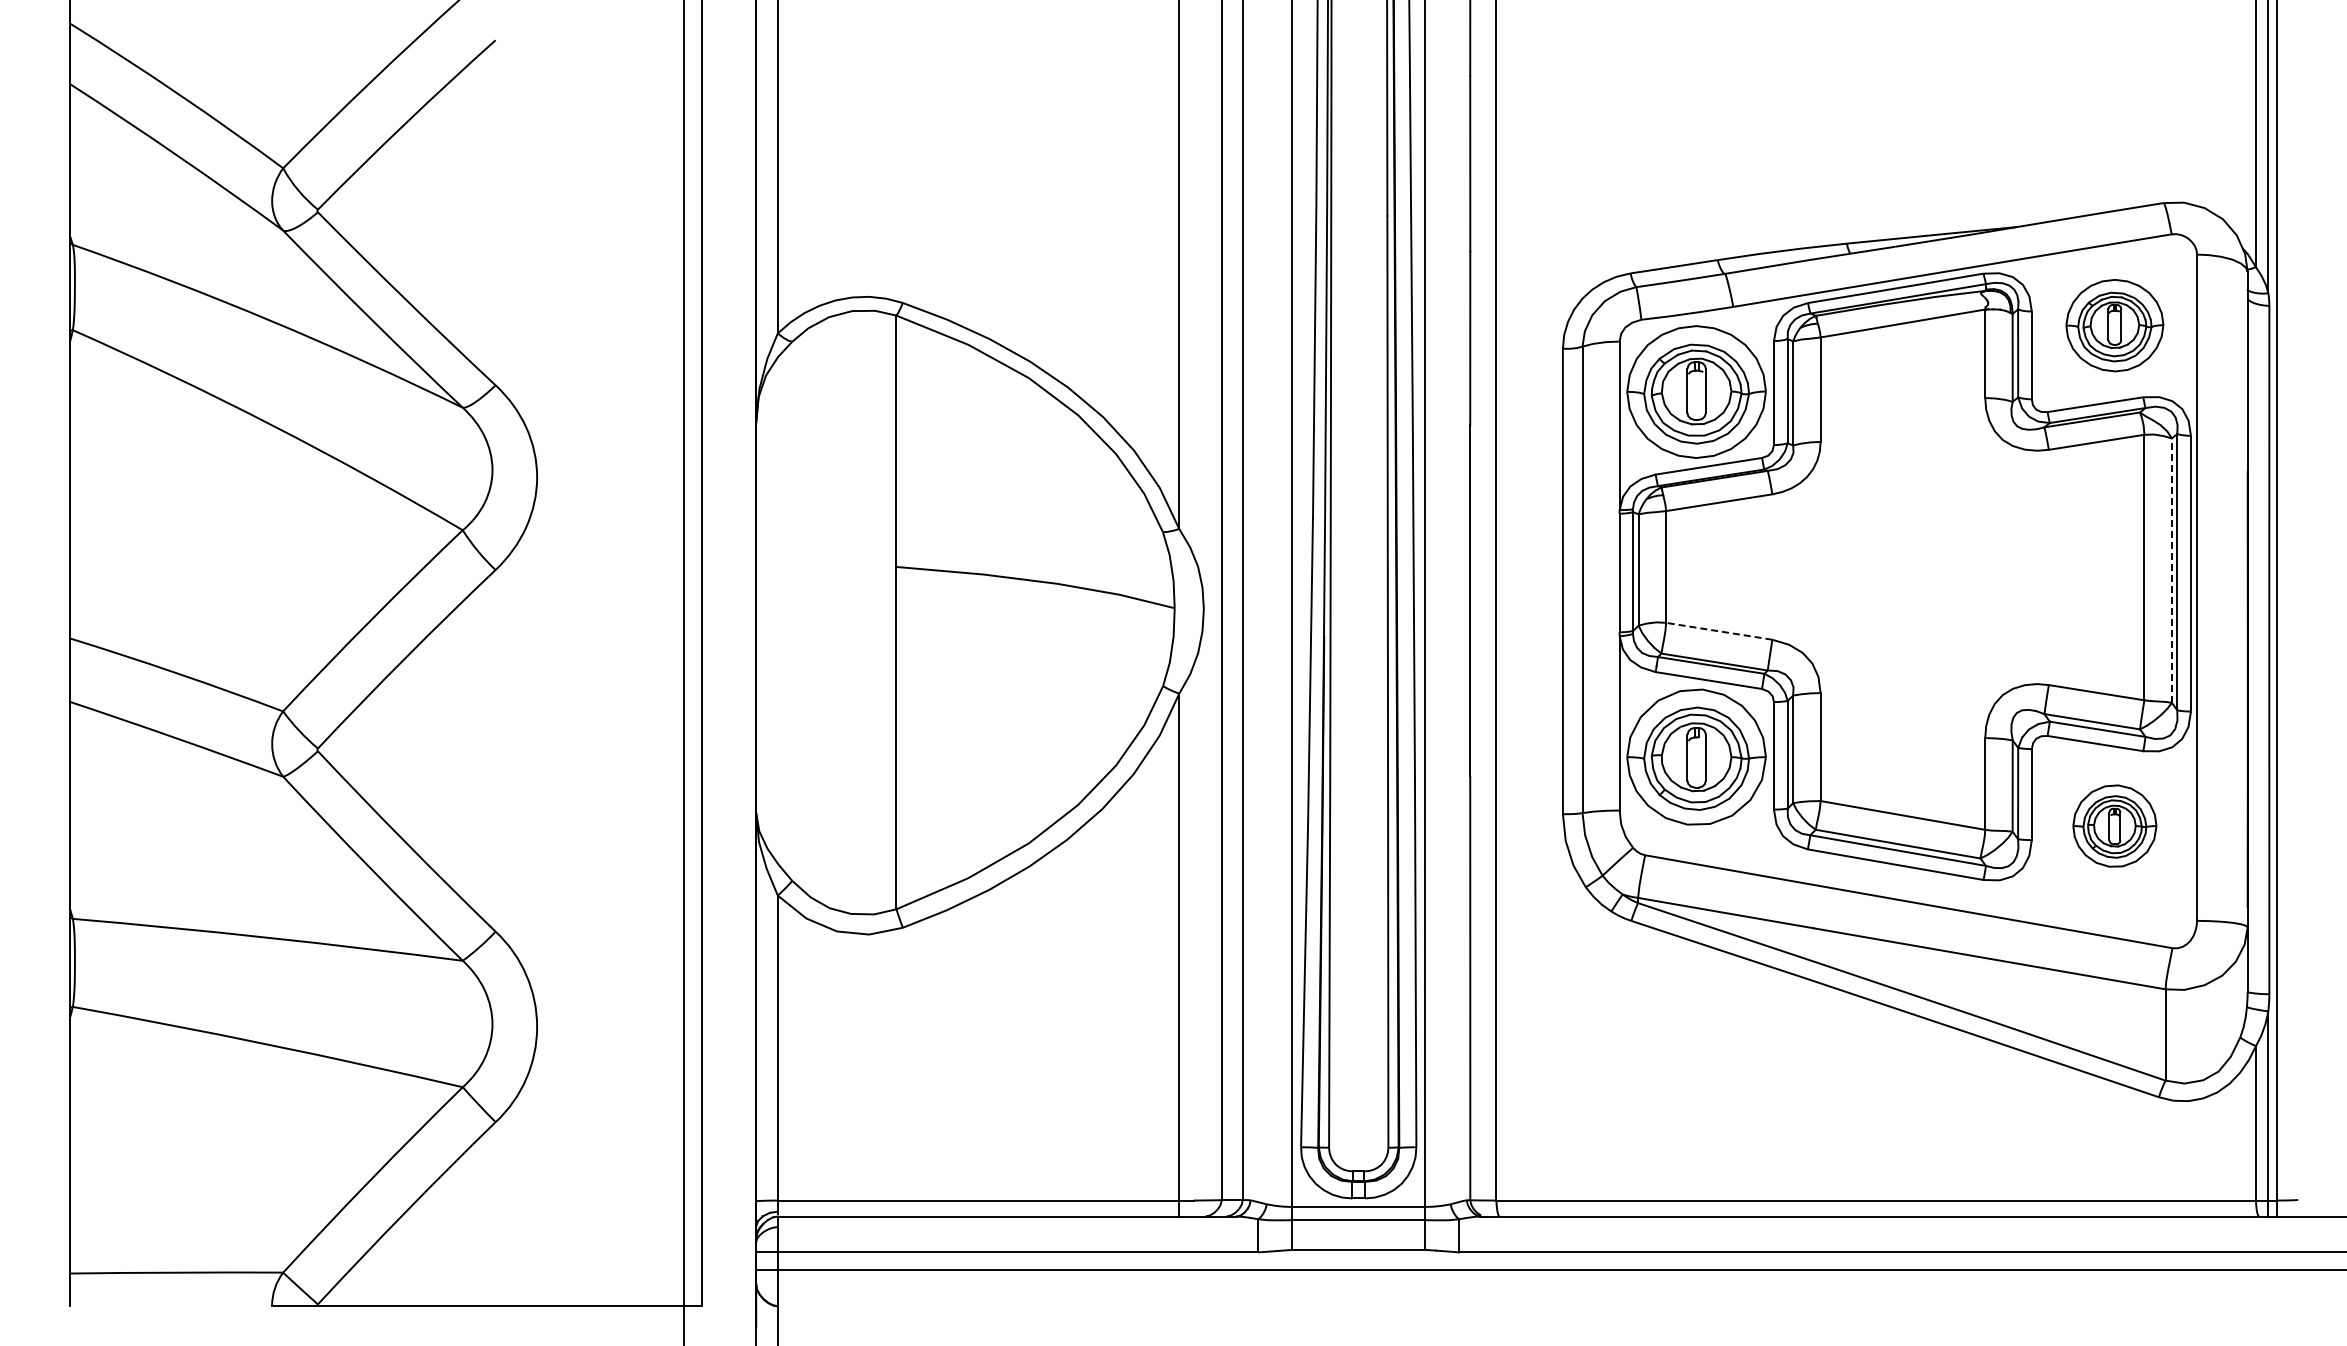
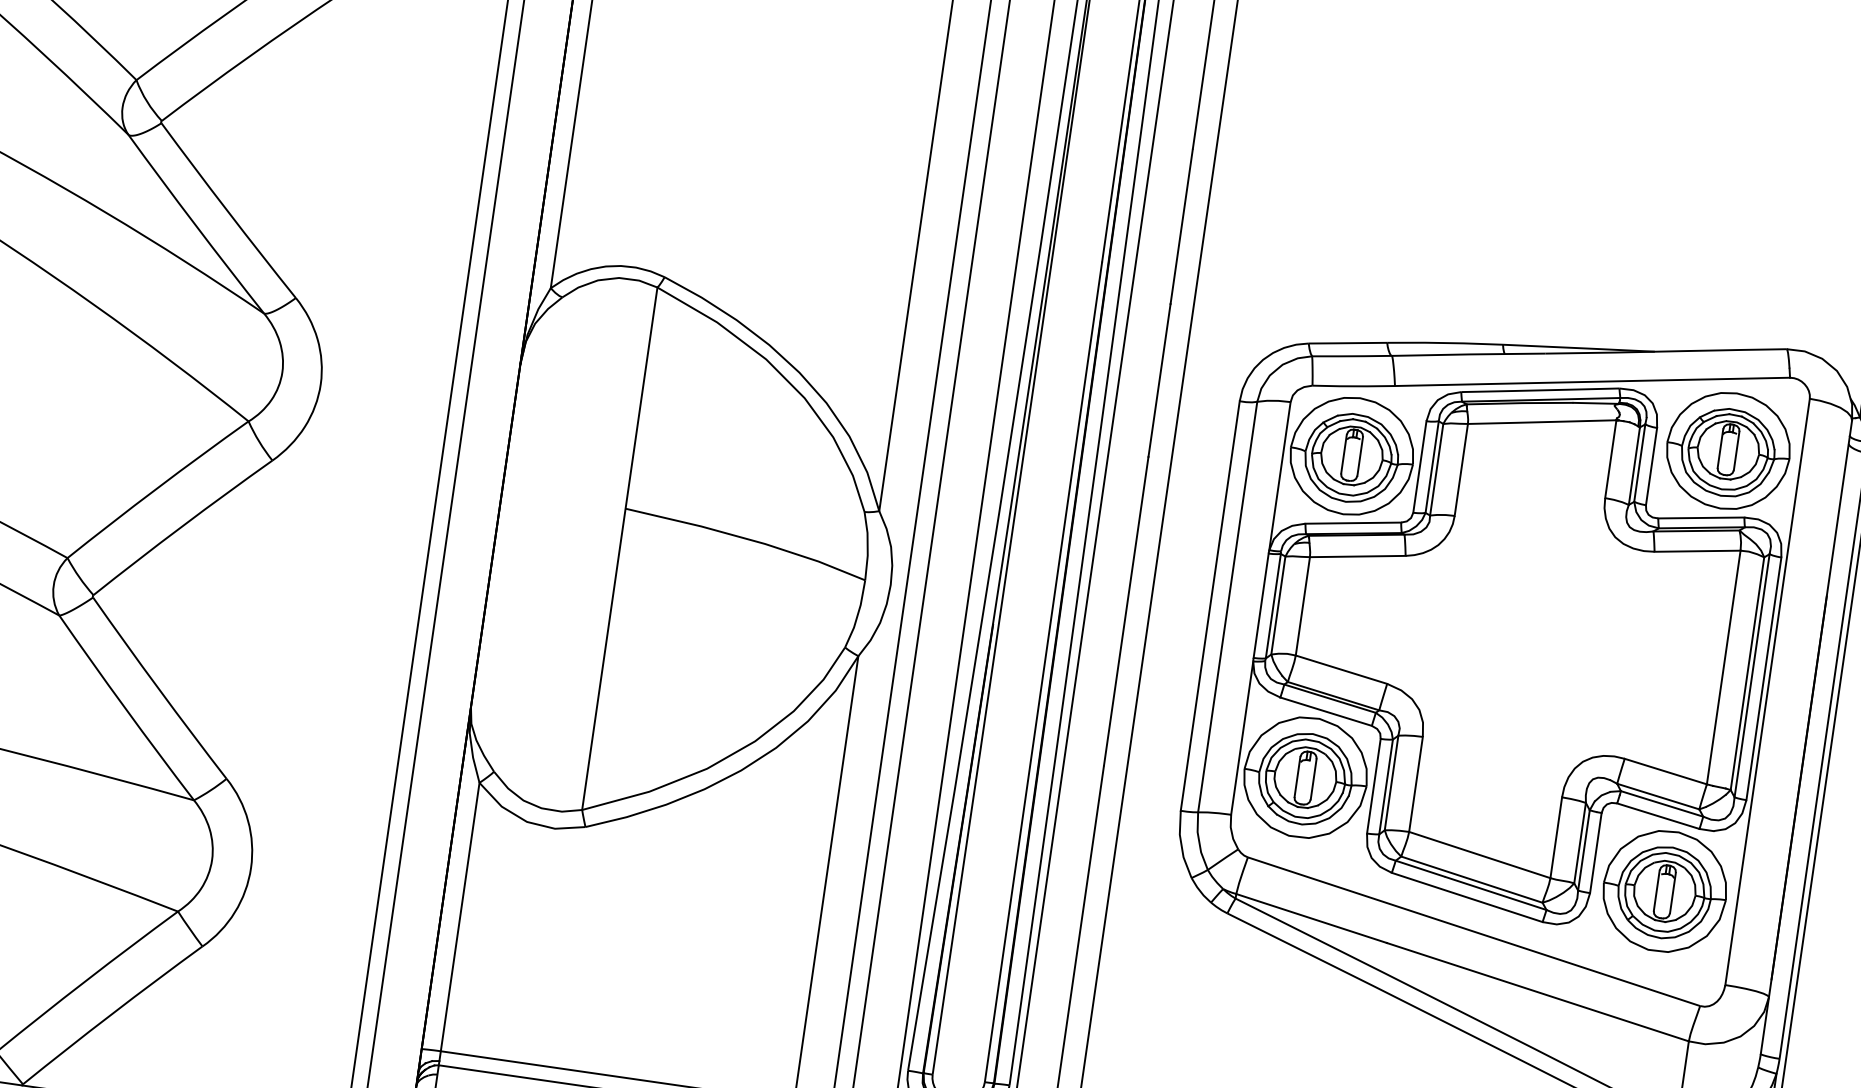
part: (2114, 325) -> (1728, 450), size x1.43
line: (2171, 570) -> (1747, 673), dashed -> solid
line: (1719, 631) -> (1341, 669), dashed -> solid
part: (2114, 825) -> (1664, 890), size x1.67

